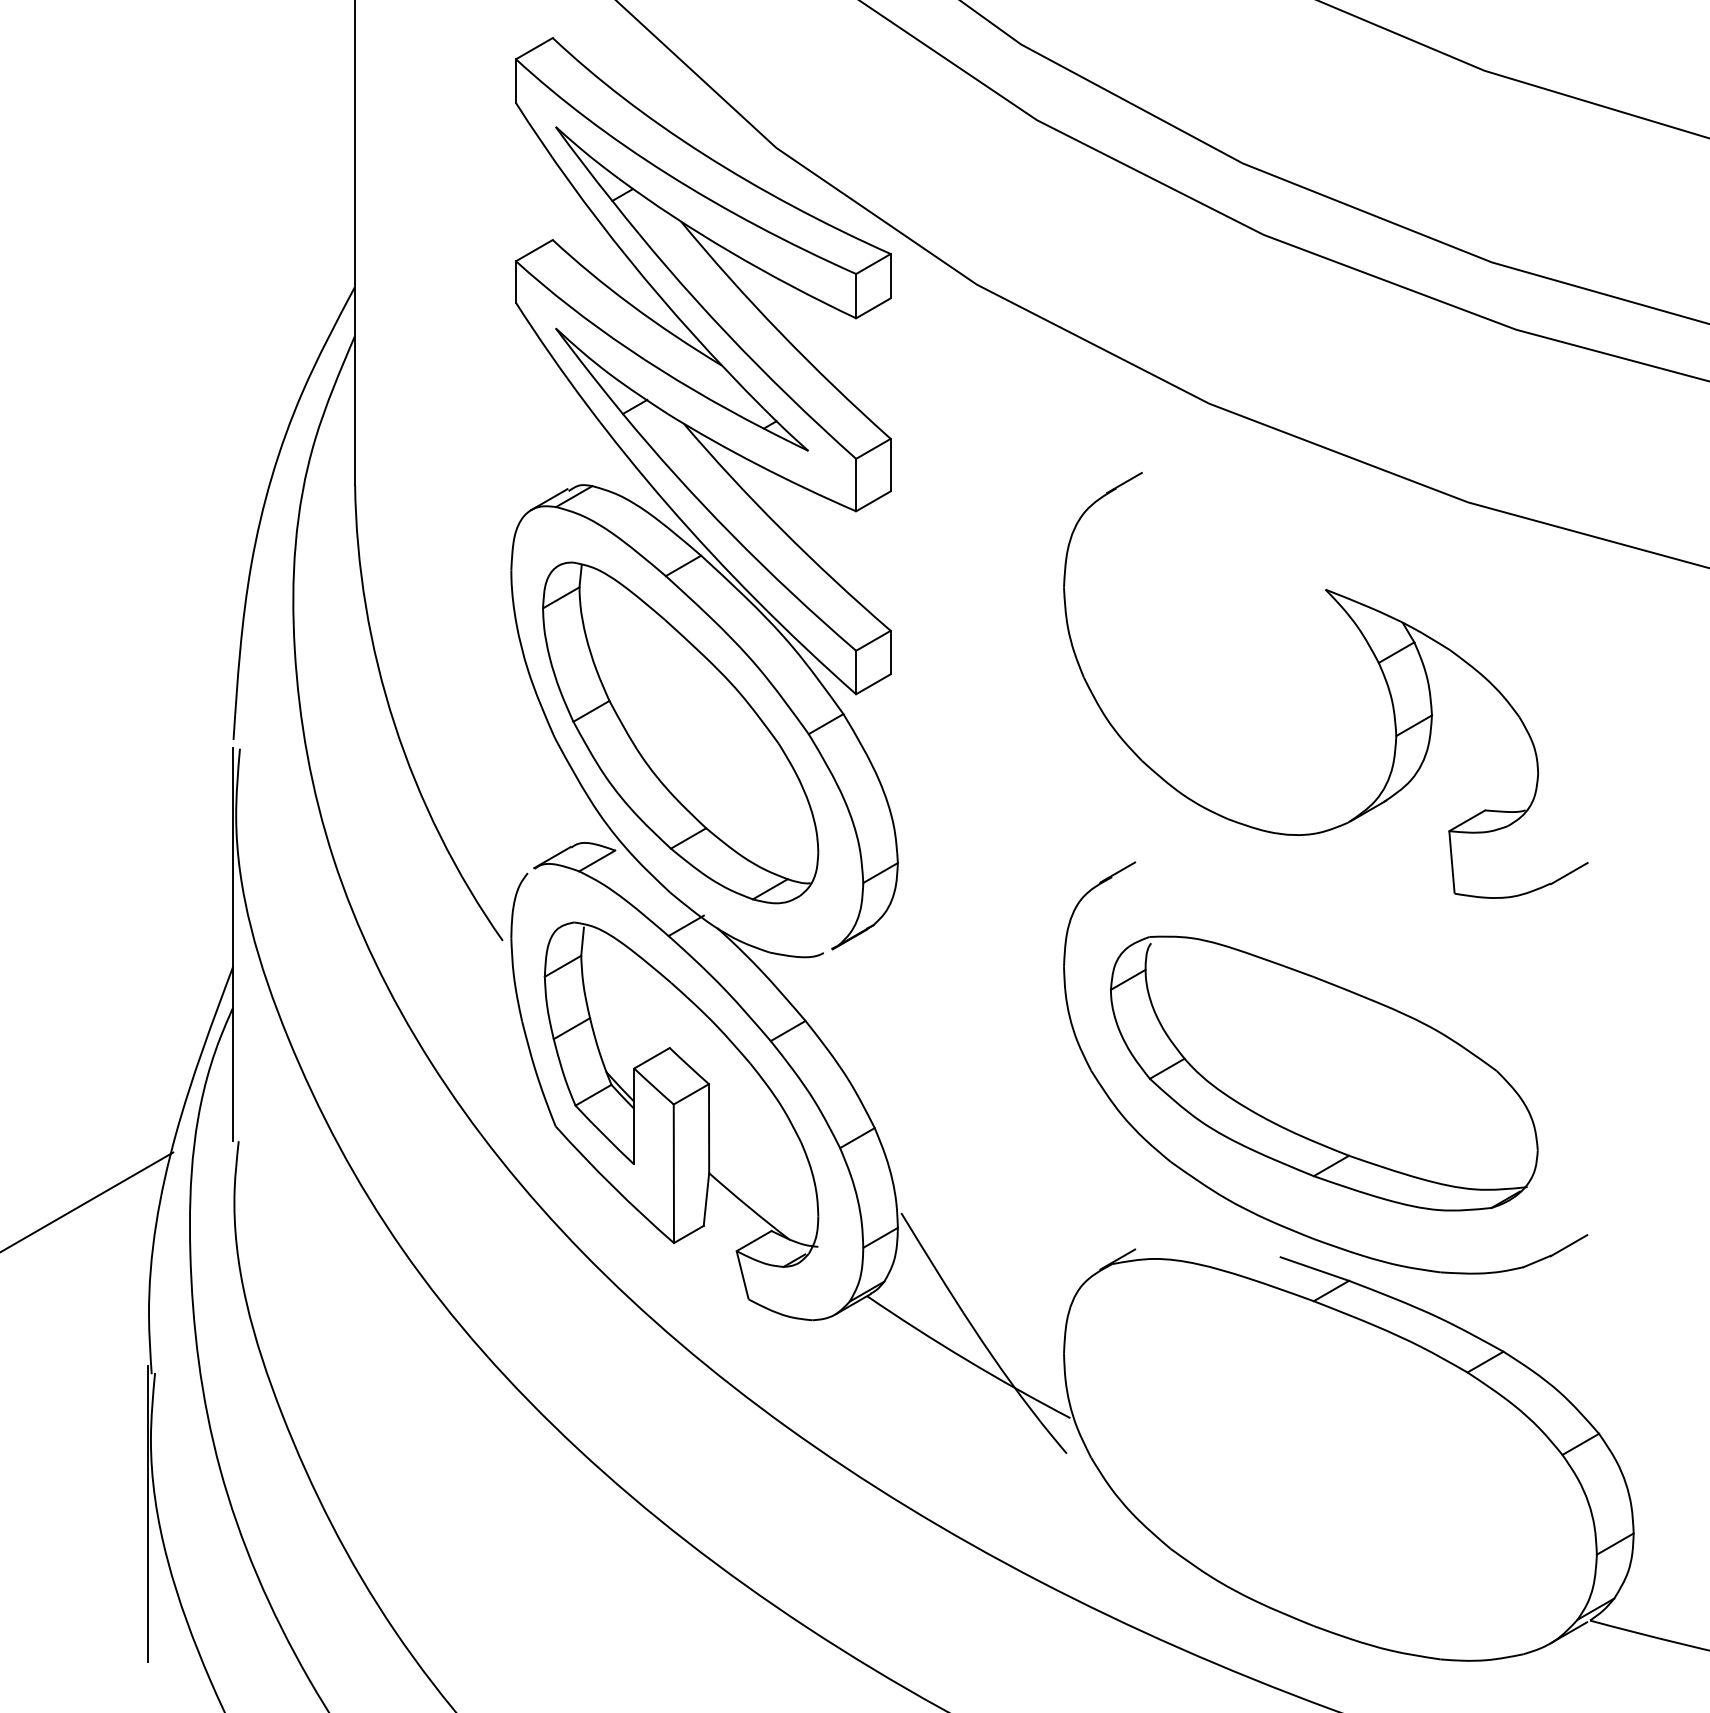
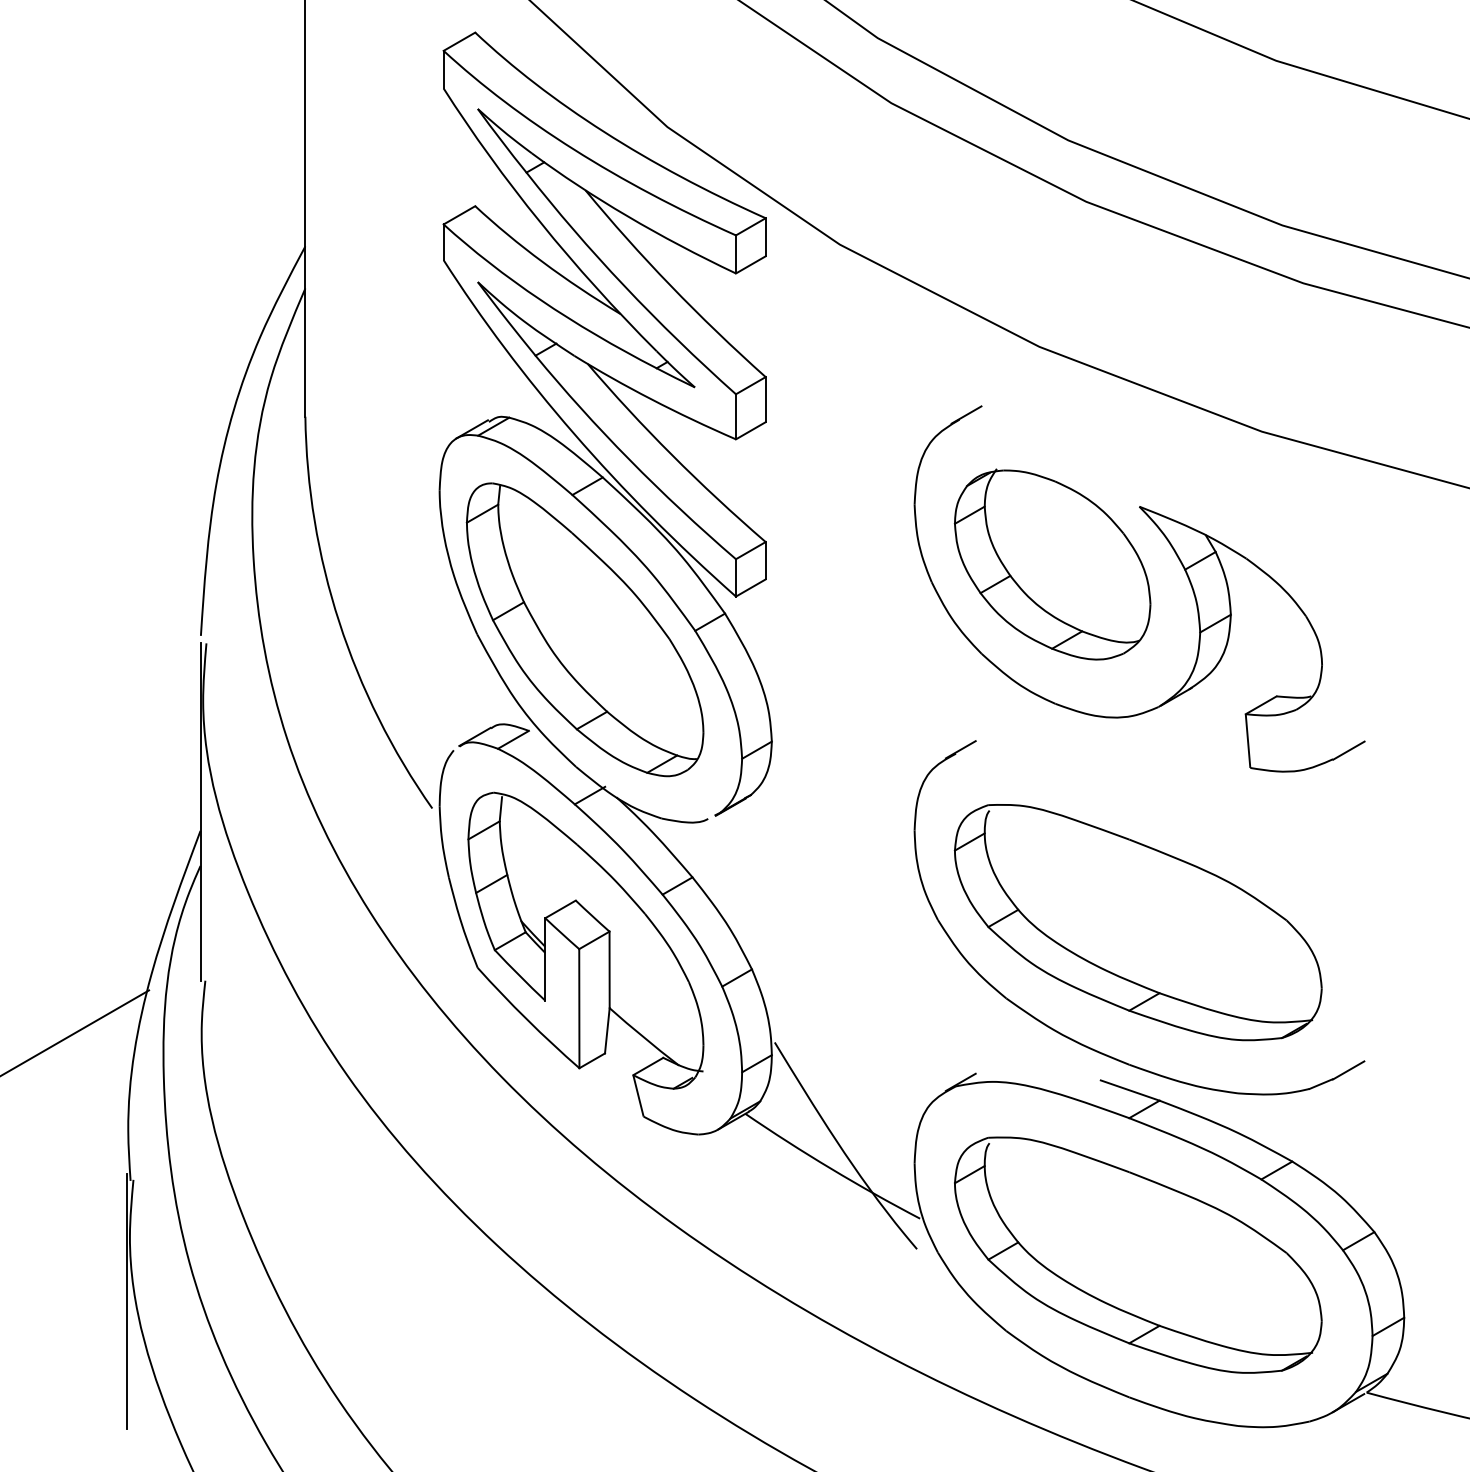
part: (1224, 656) -> (1052, 564), added
part: (1323, 1460) -> (1137, 1255), added

